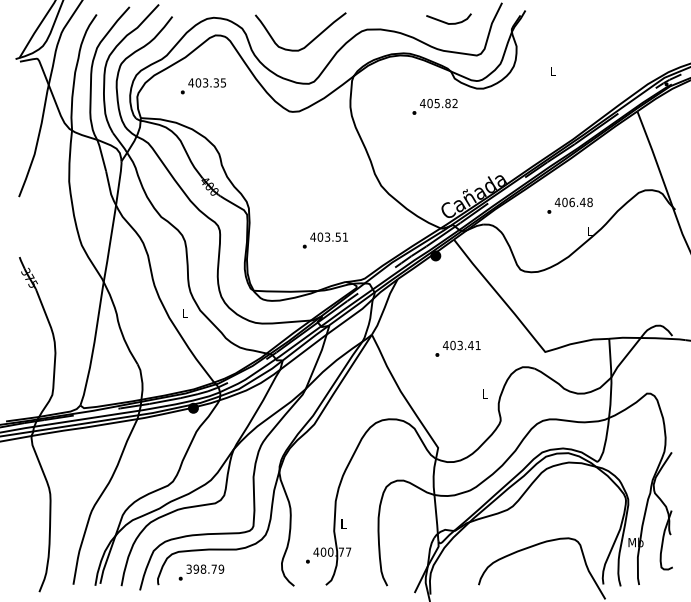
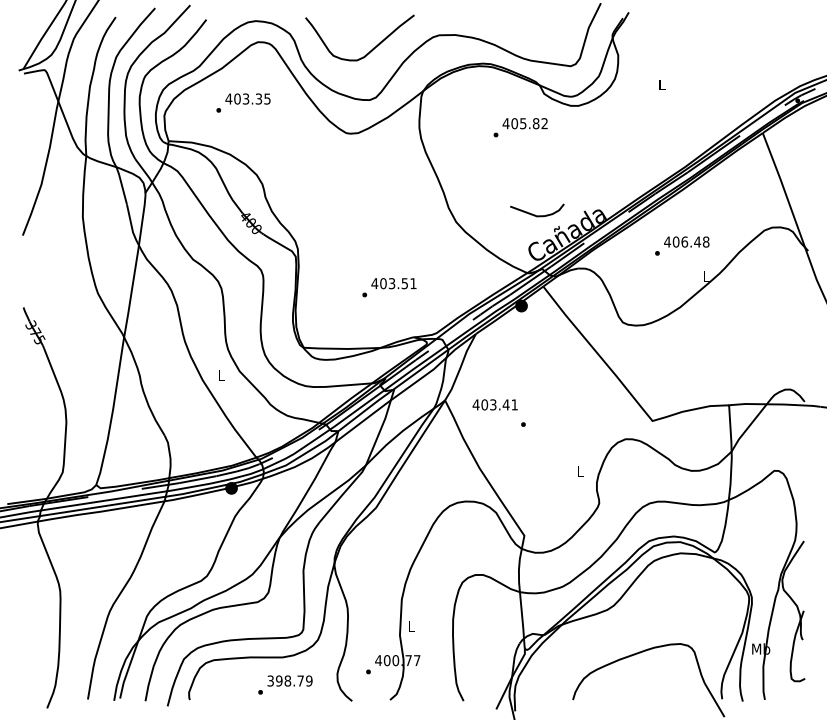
curve: (448, 22) -> (536, 214), moved
text: (461, 345) -> (494, 404), moved
text: (201, 572) -> (285, 684), moved

